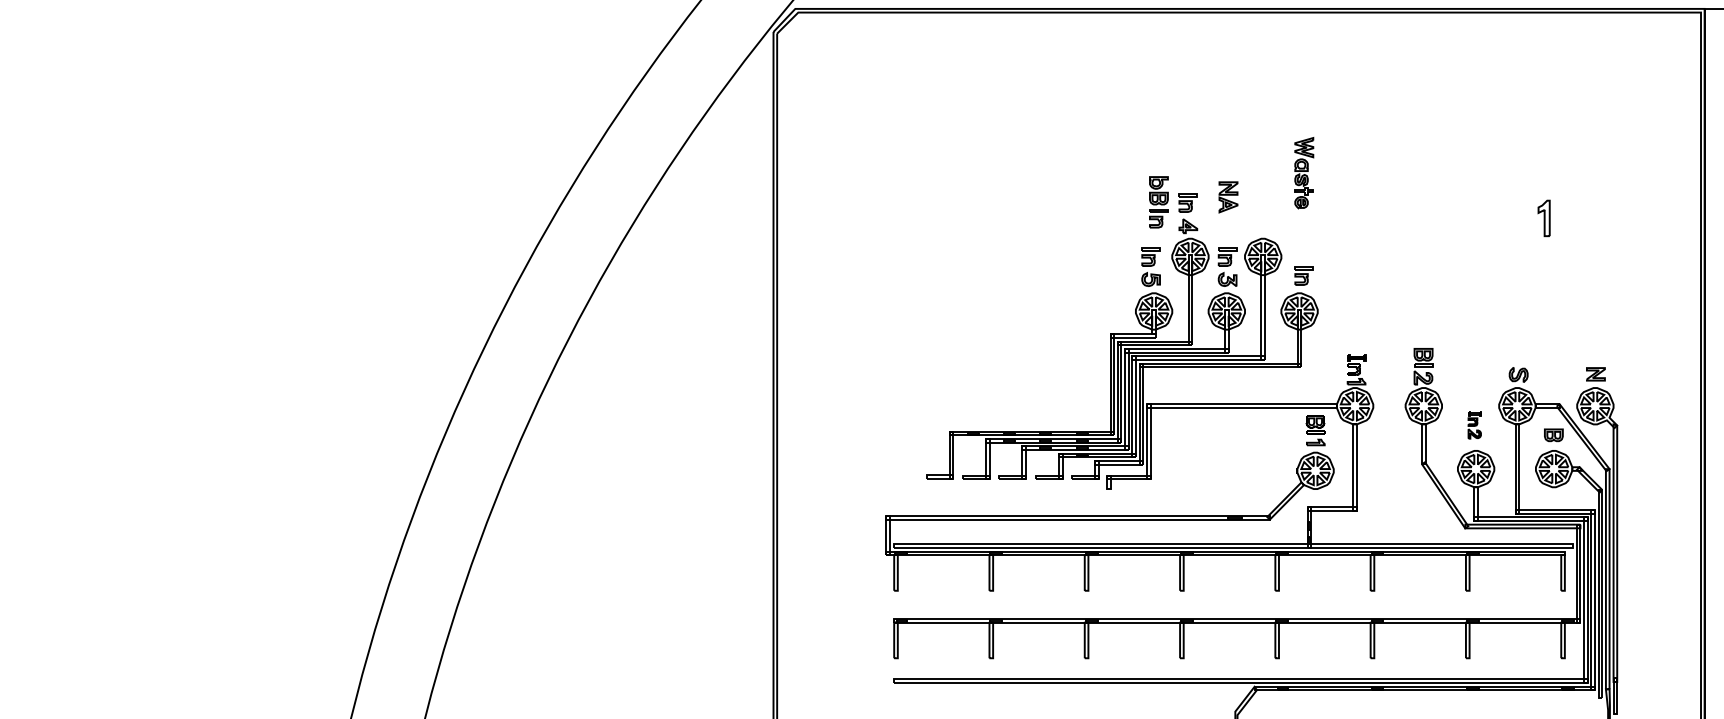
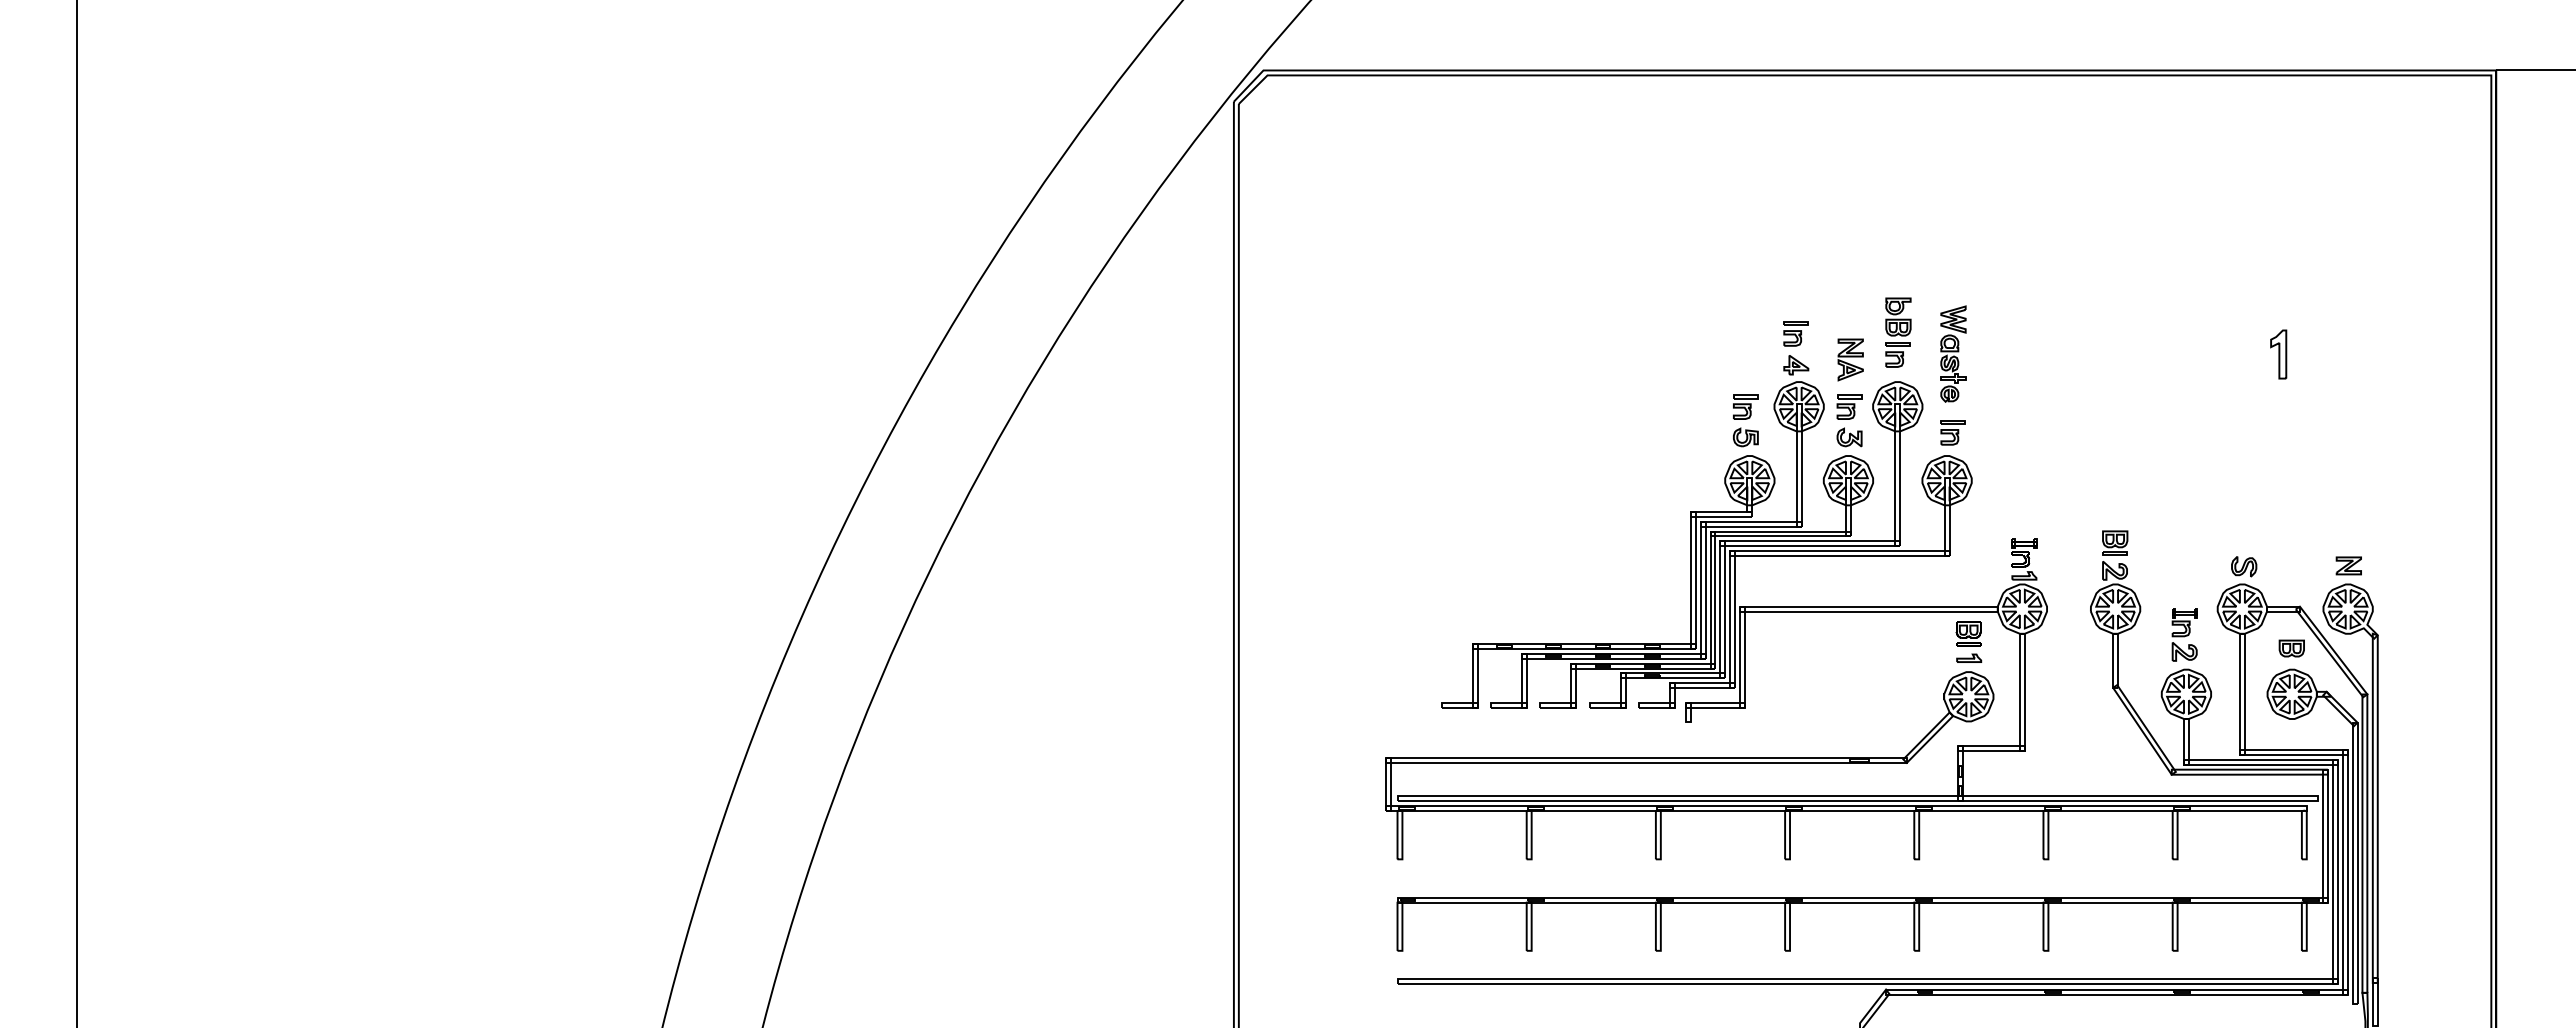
part: (1304, 172) -> (1953, 353), moved
part: (1228, 197) -> (1850, 359), moved
part: (1158, 202) -> (1898, 332), moved
part: (1474, 424) -> (2184, 634), size x1.43

